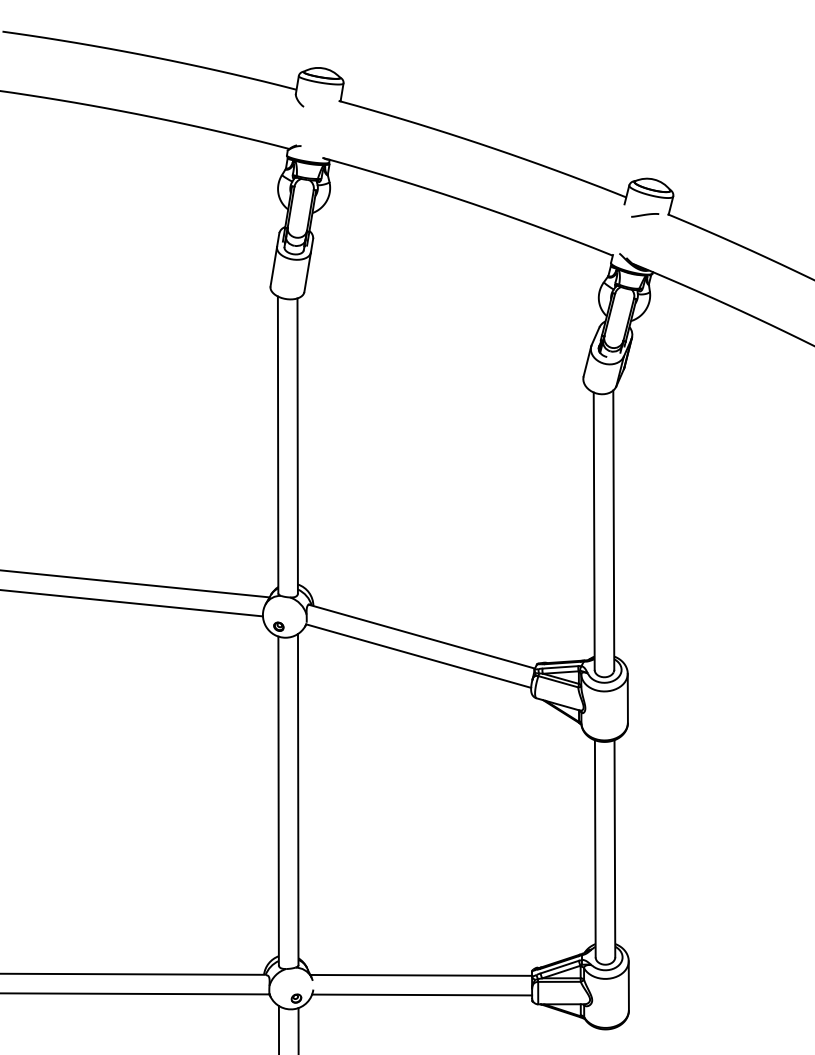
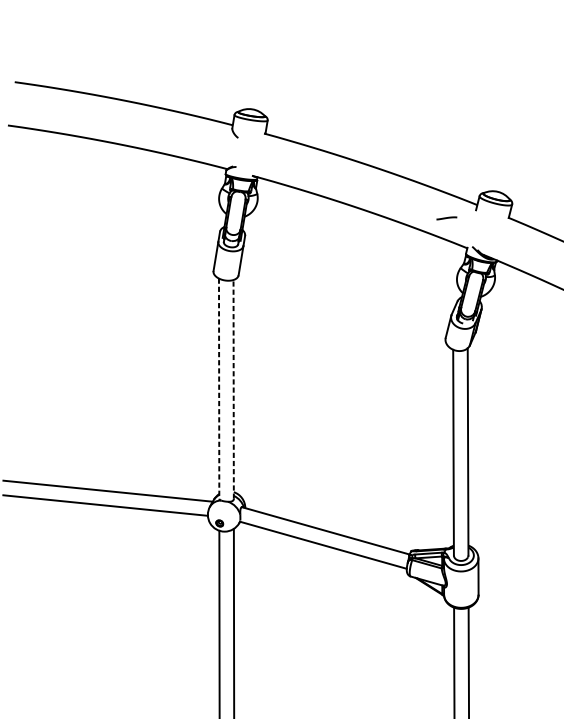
line: (645, 215) -> (447, 218), moved
line: (278, 445) -> (219, 389), solid -> dashed
line: (297, 445) -> (233, 389), solid -> dashed

